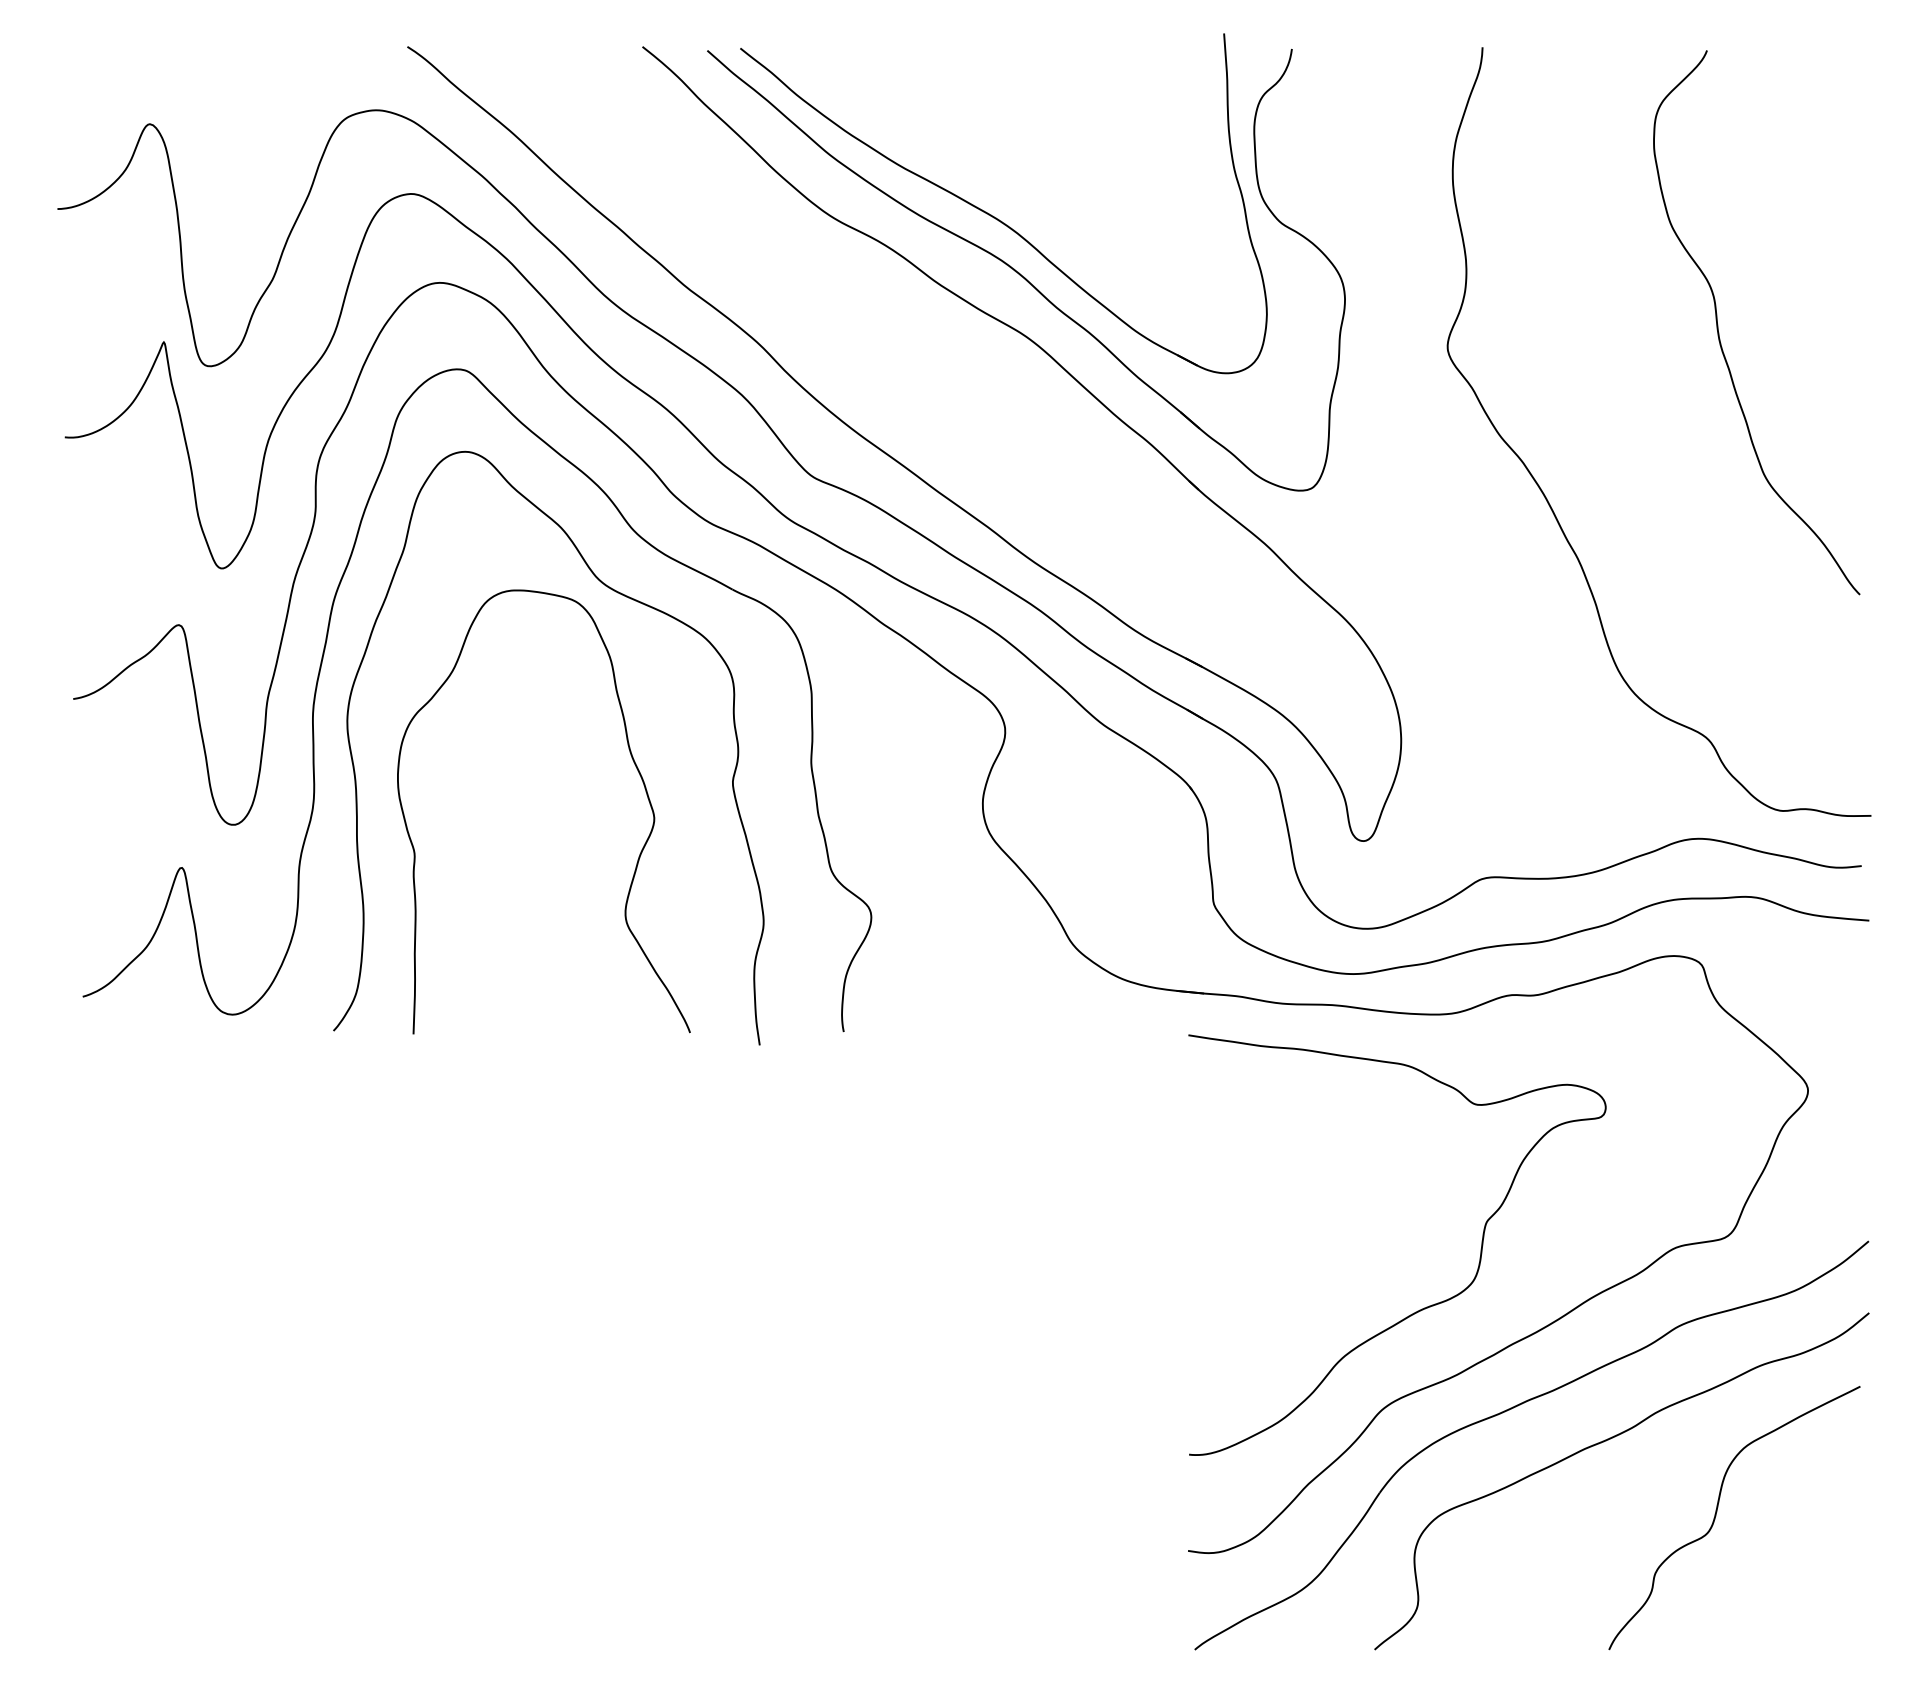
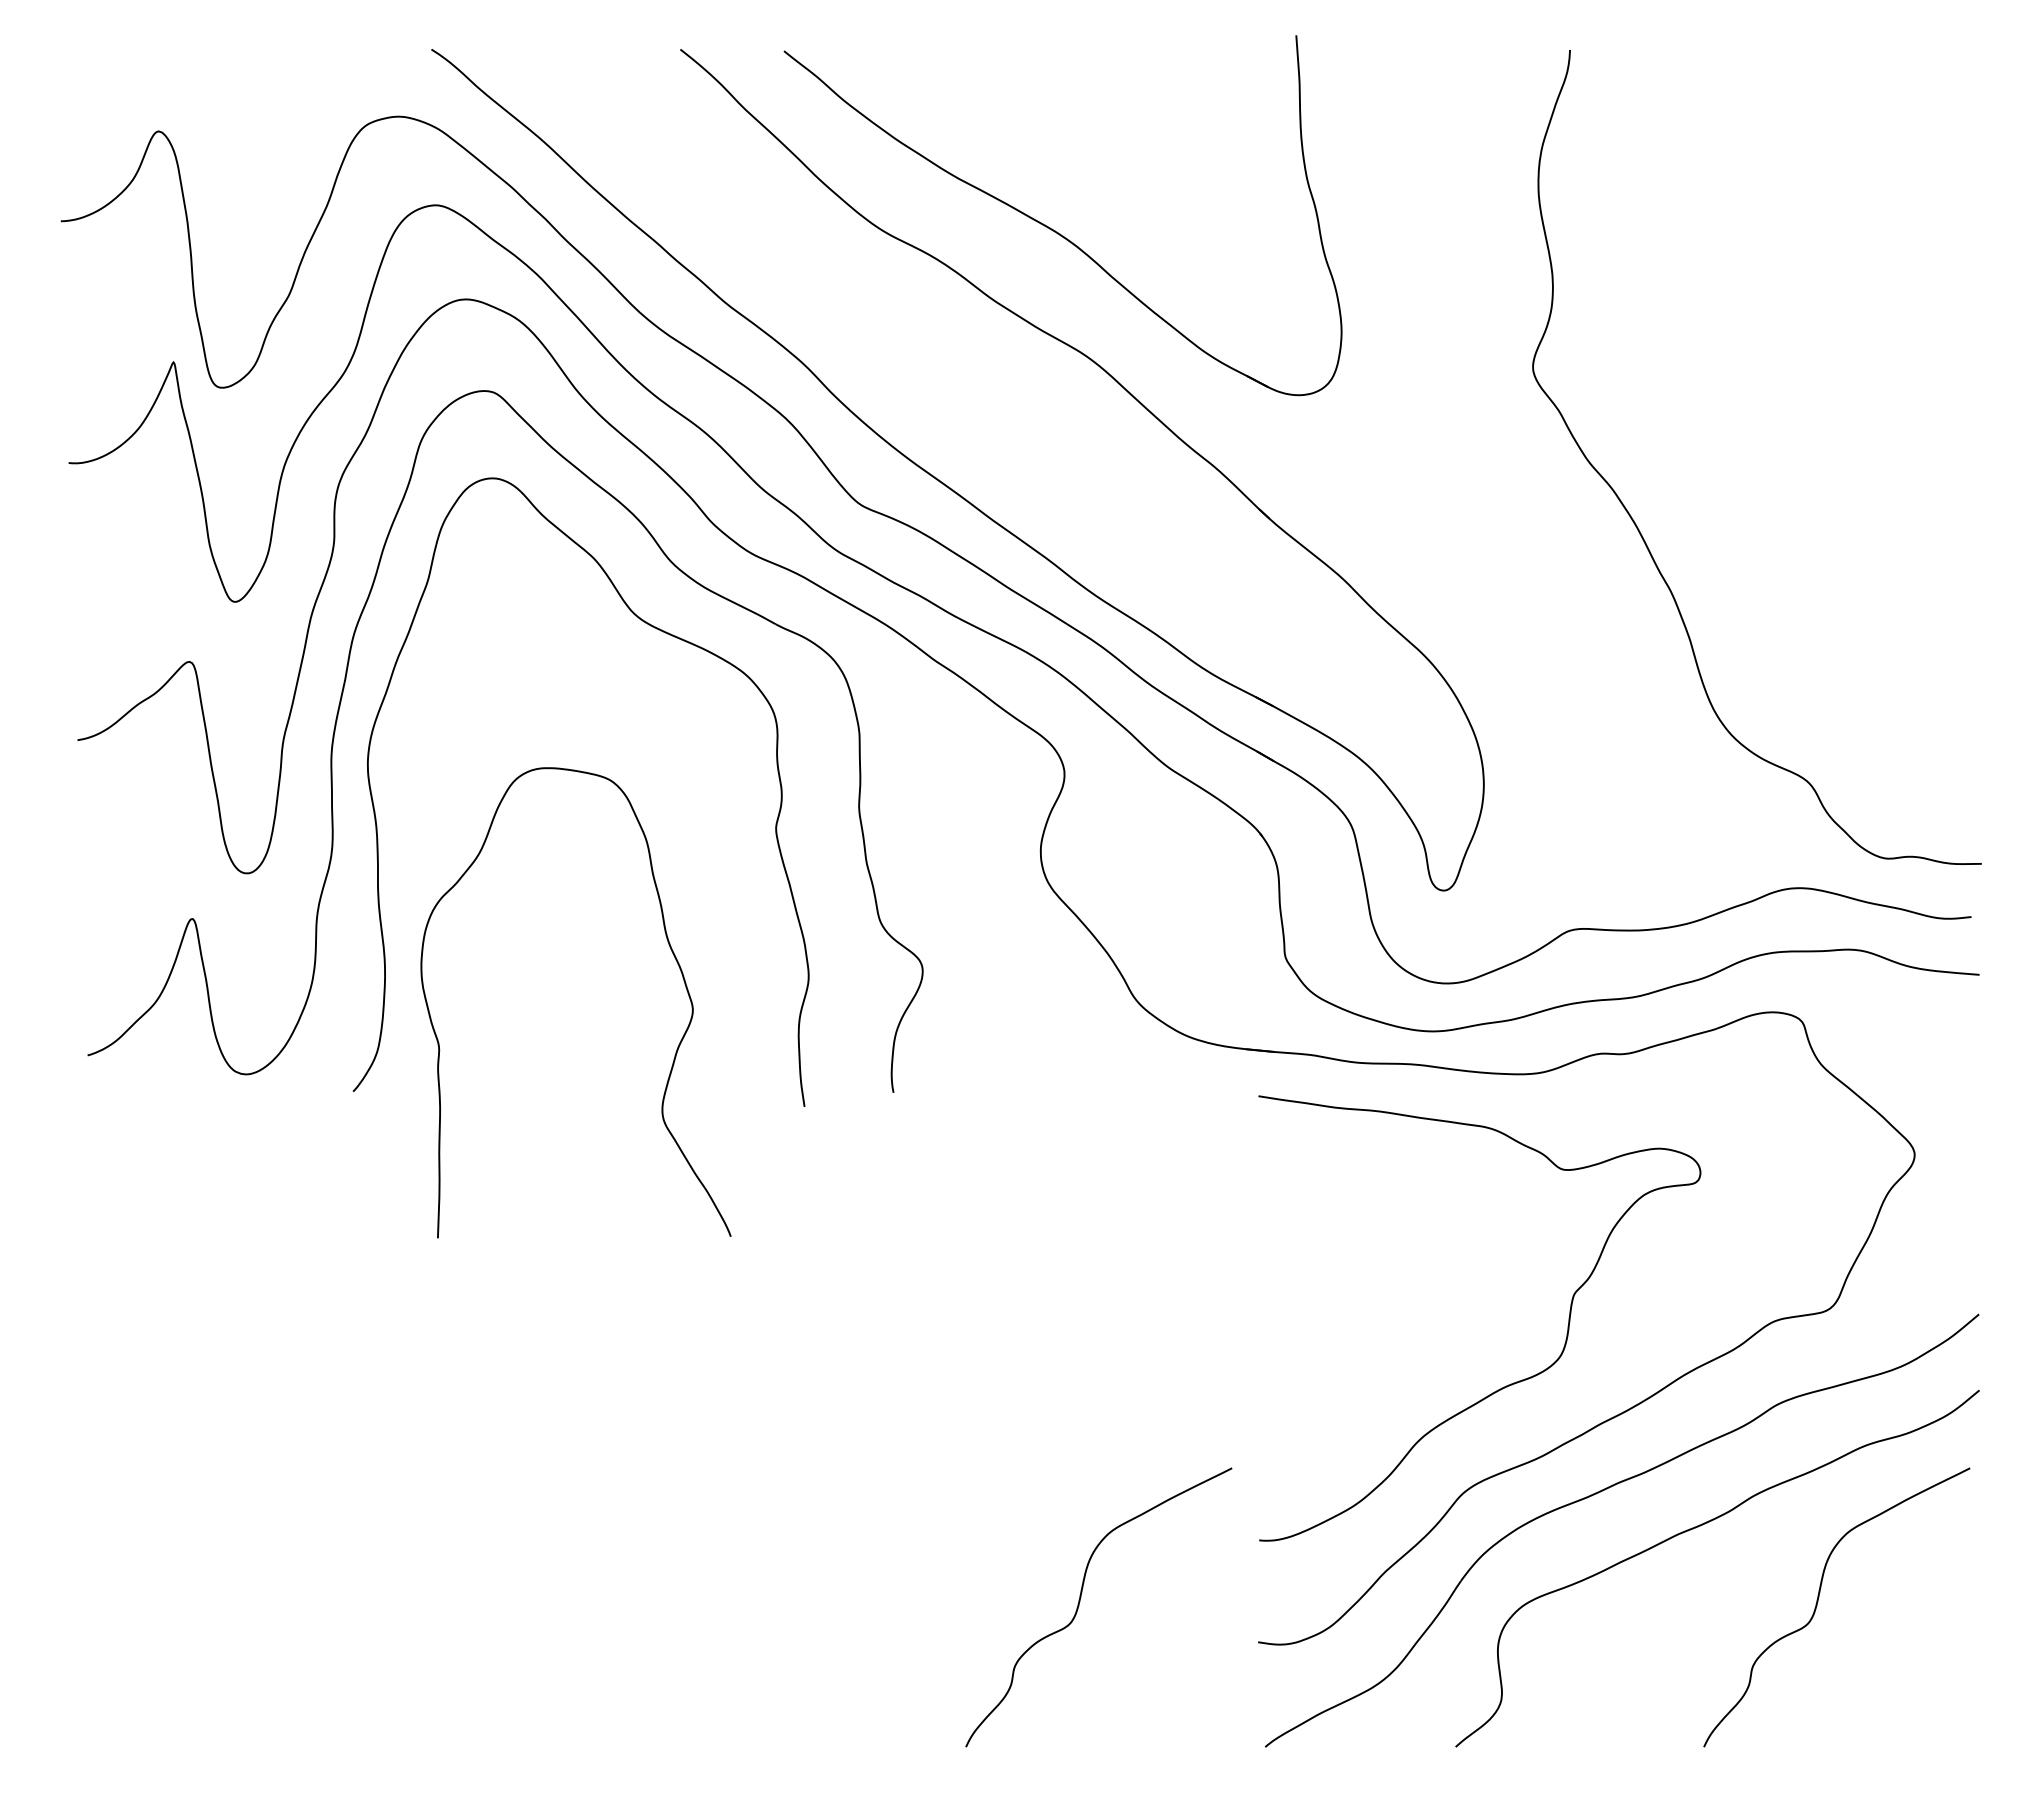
part: (1021, 274) -> (1081, 290), removed
curve: (1719, 330) -> (1820, 349), removed
curve: (636, 770) -> (674, 958), moved
curve: (1020, 1513) -> (1080, 1602), added

